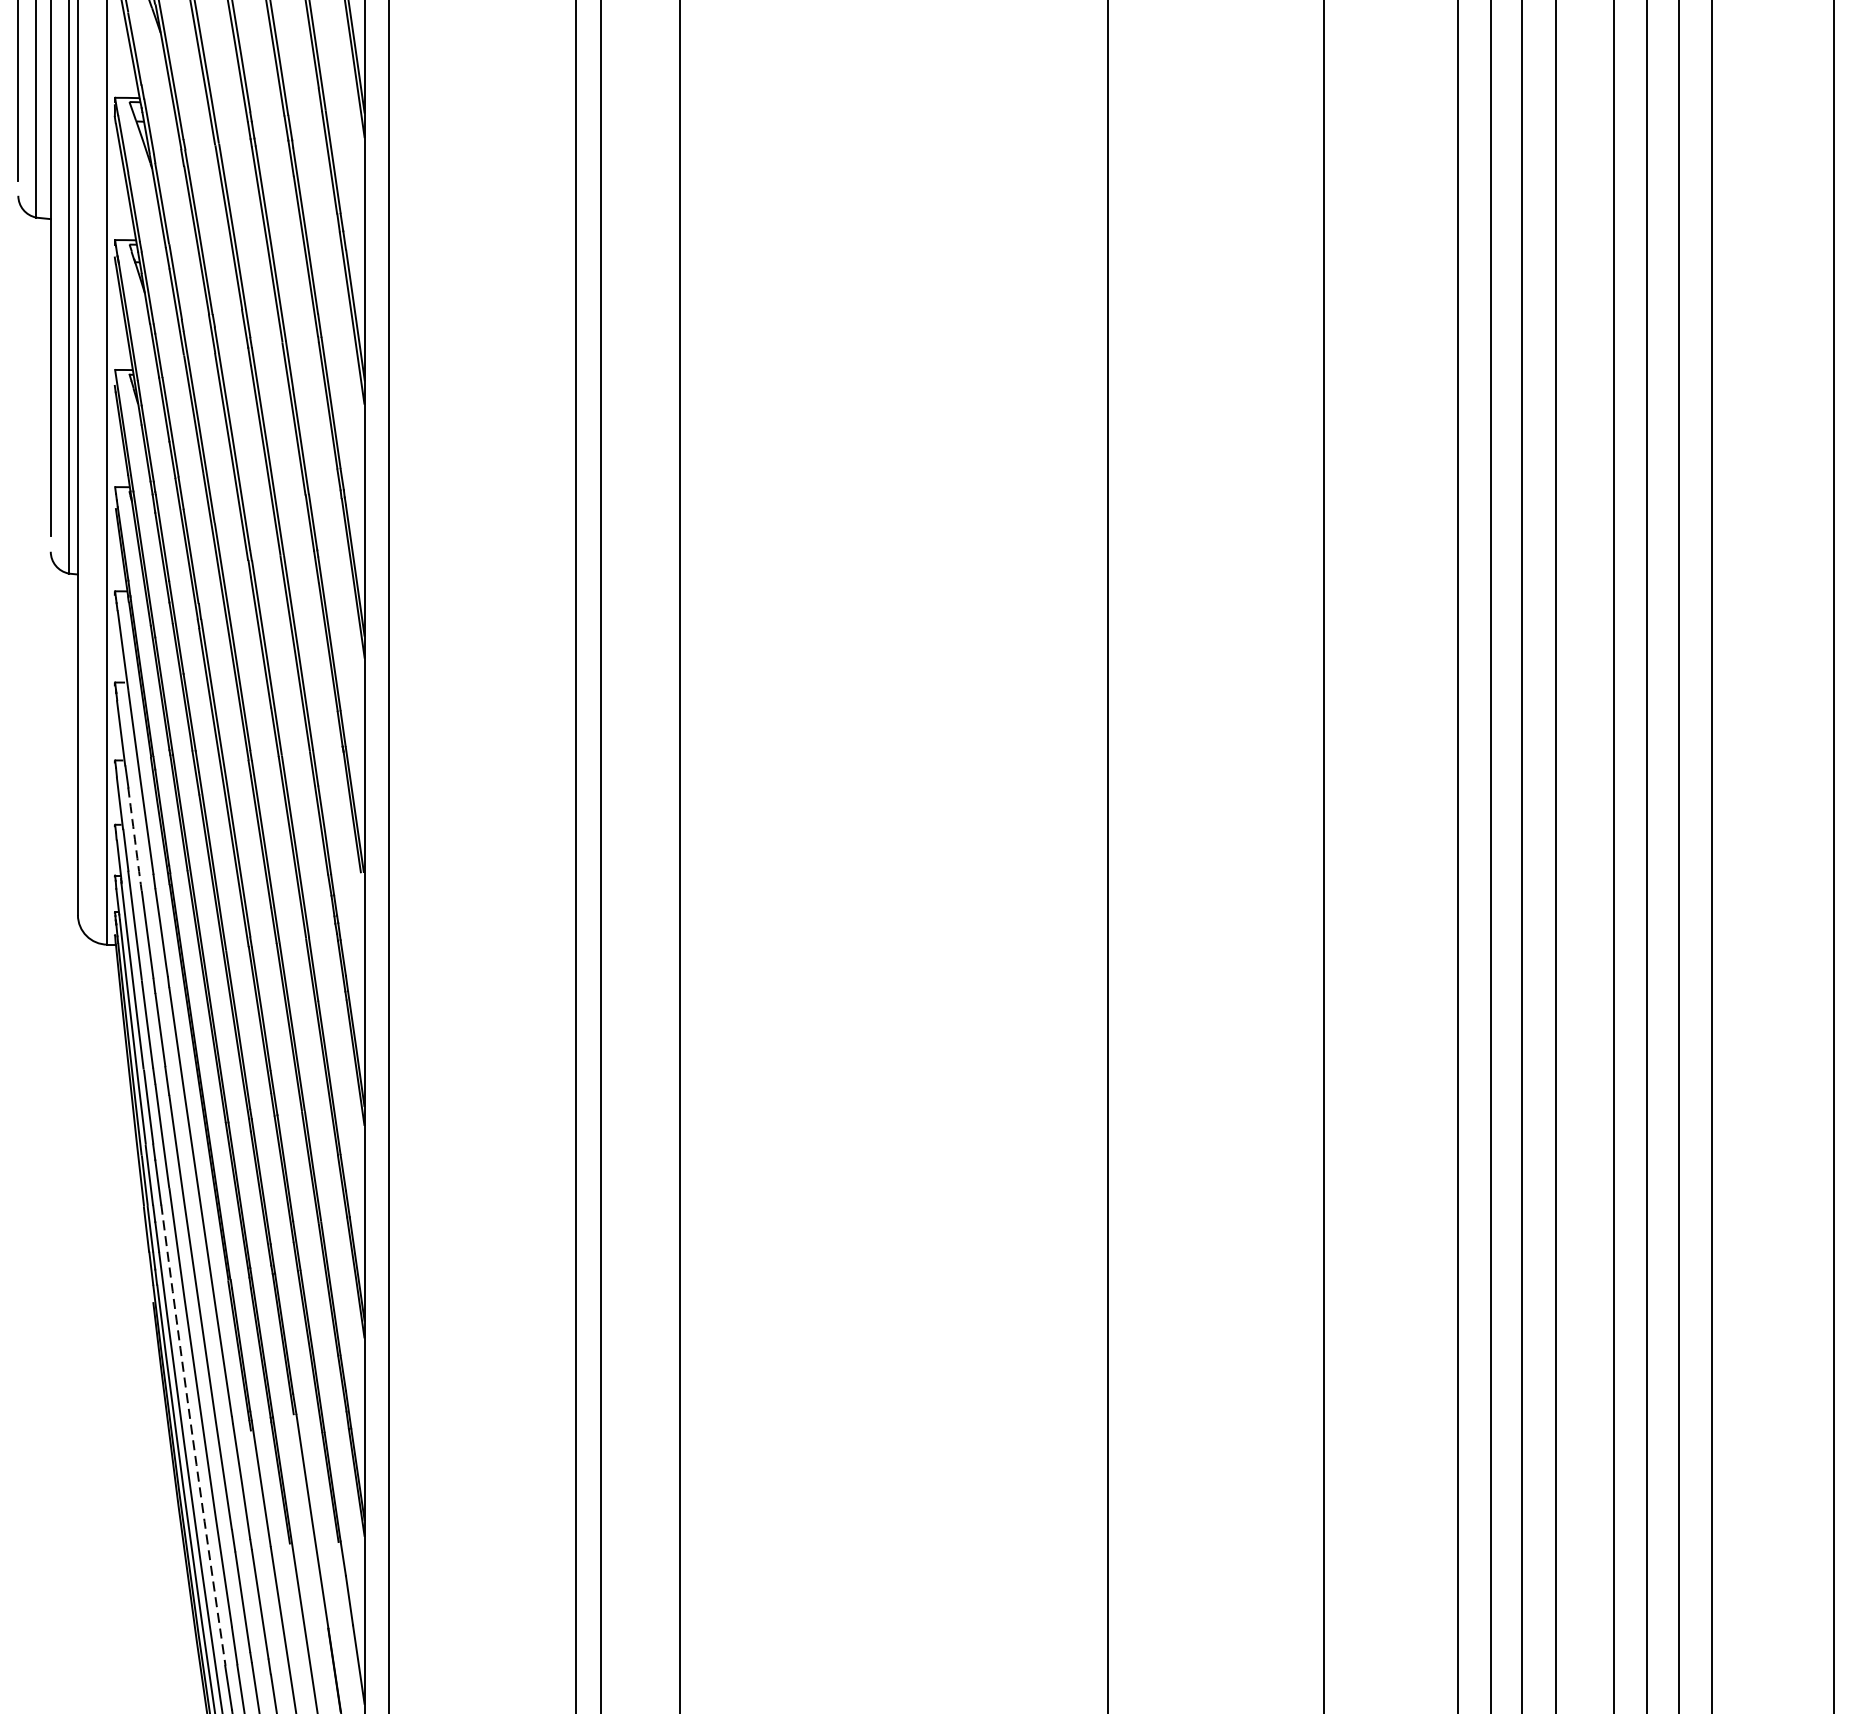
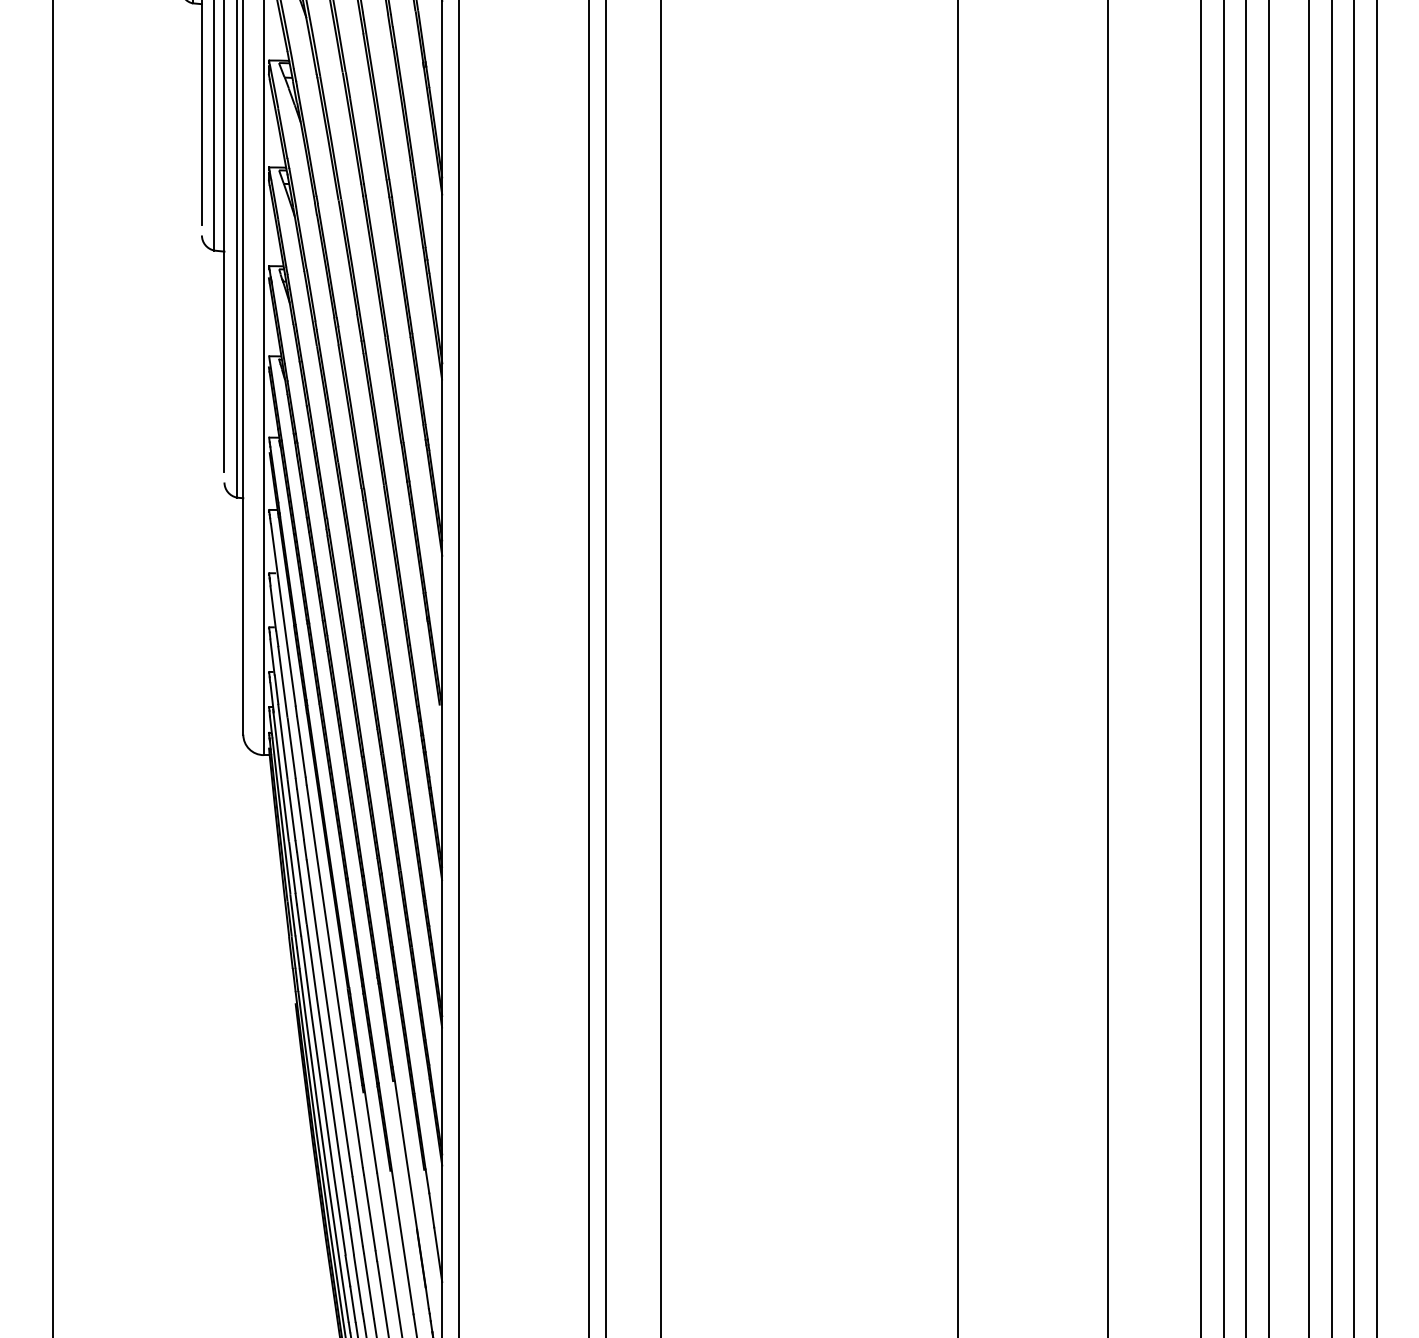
arc: (134, 838) -> (282, 681), dashed -> solid
arc: (192, 1435) -> (322, 1095), dashed -> solid

